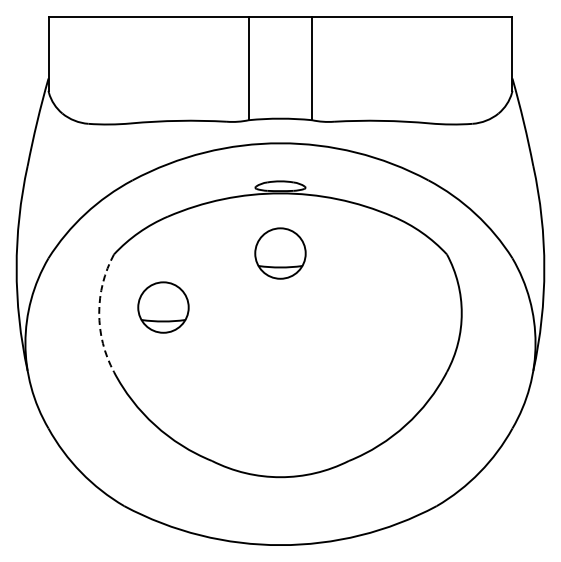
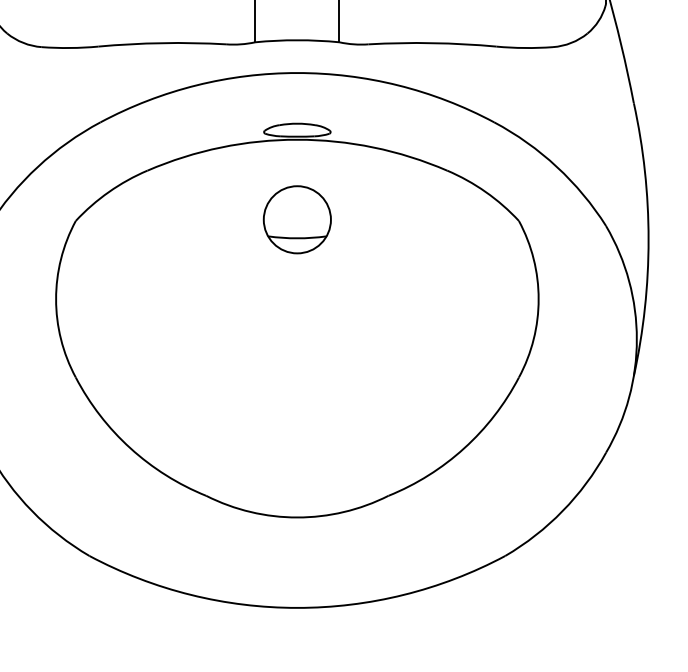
part: (163, 307) -> (141, 291), removed
arc: (99, 313) -> (56, 299), dashed -> solid

